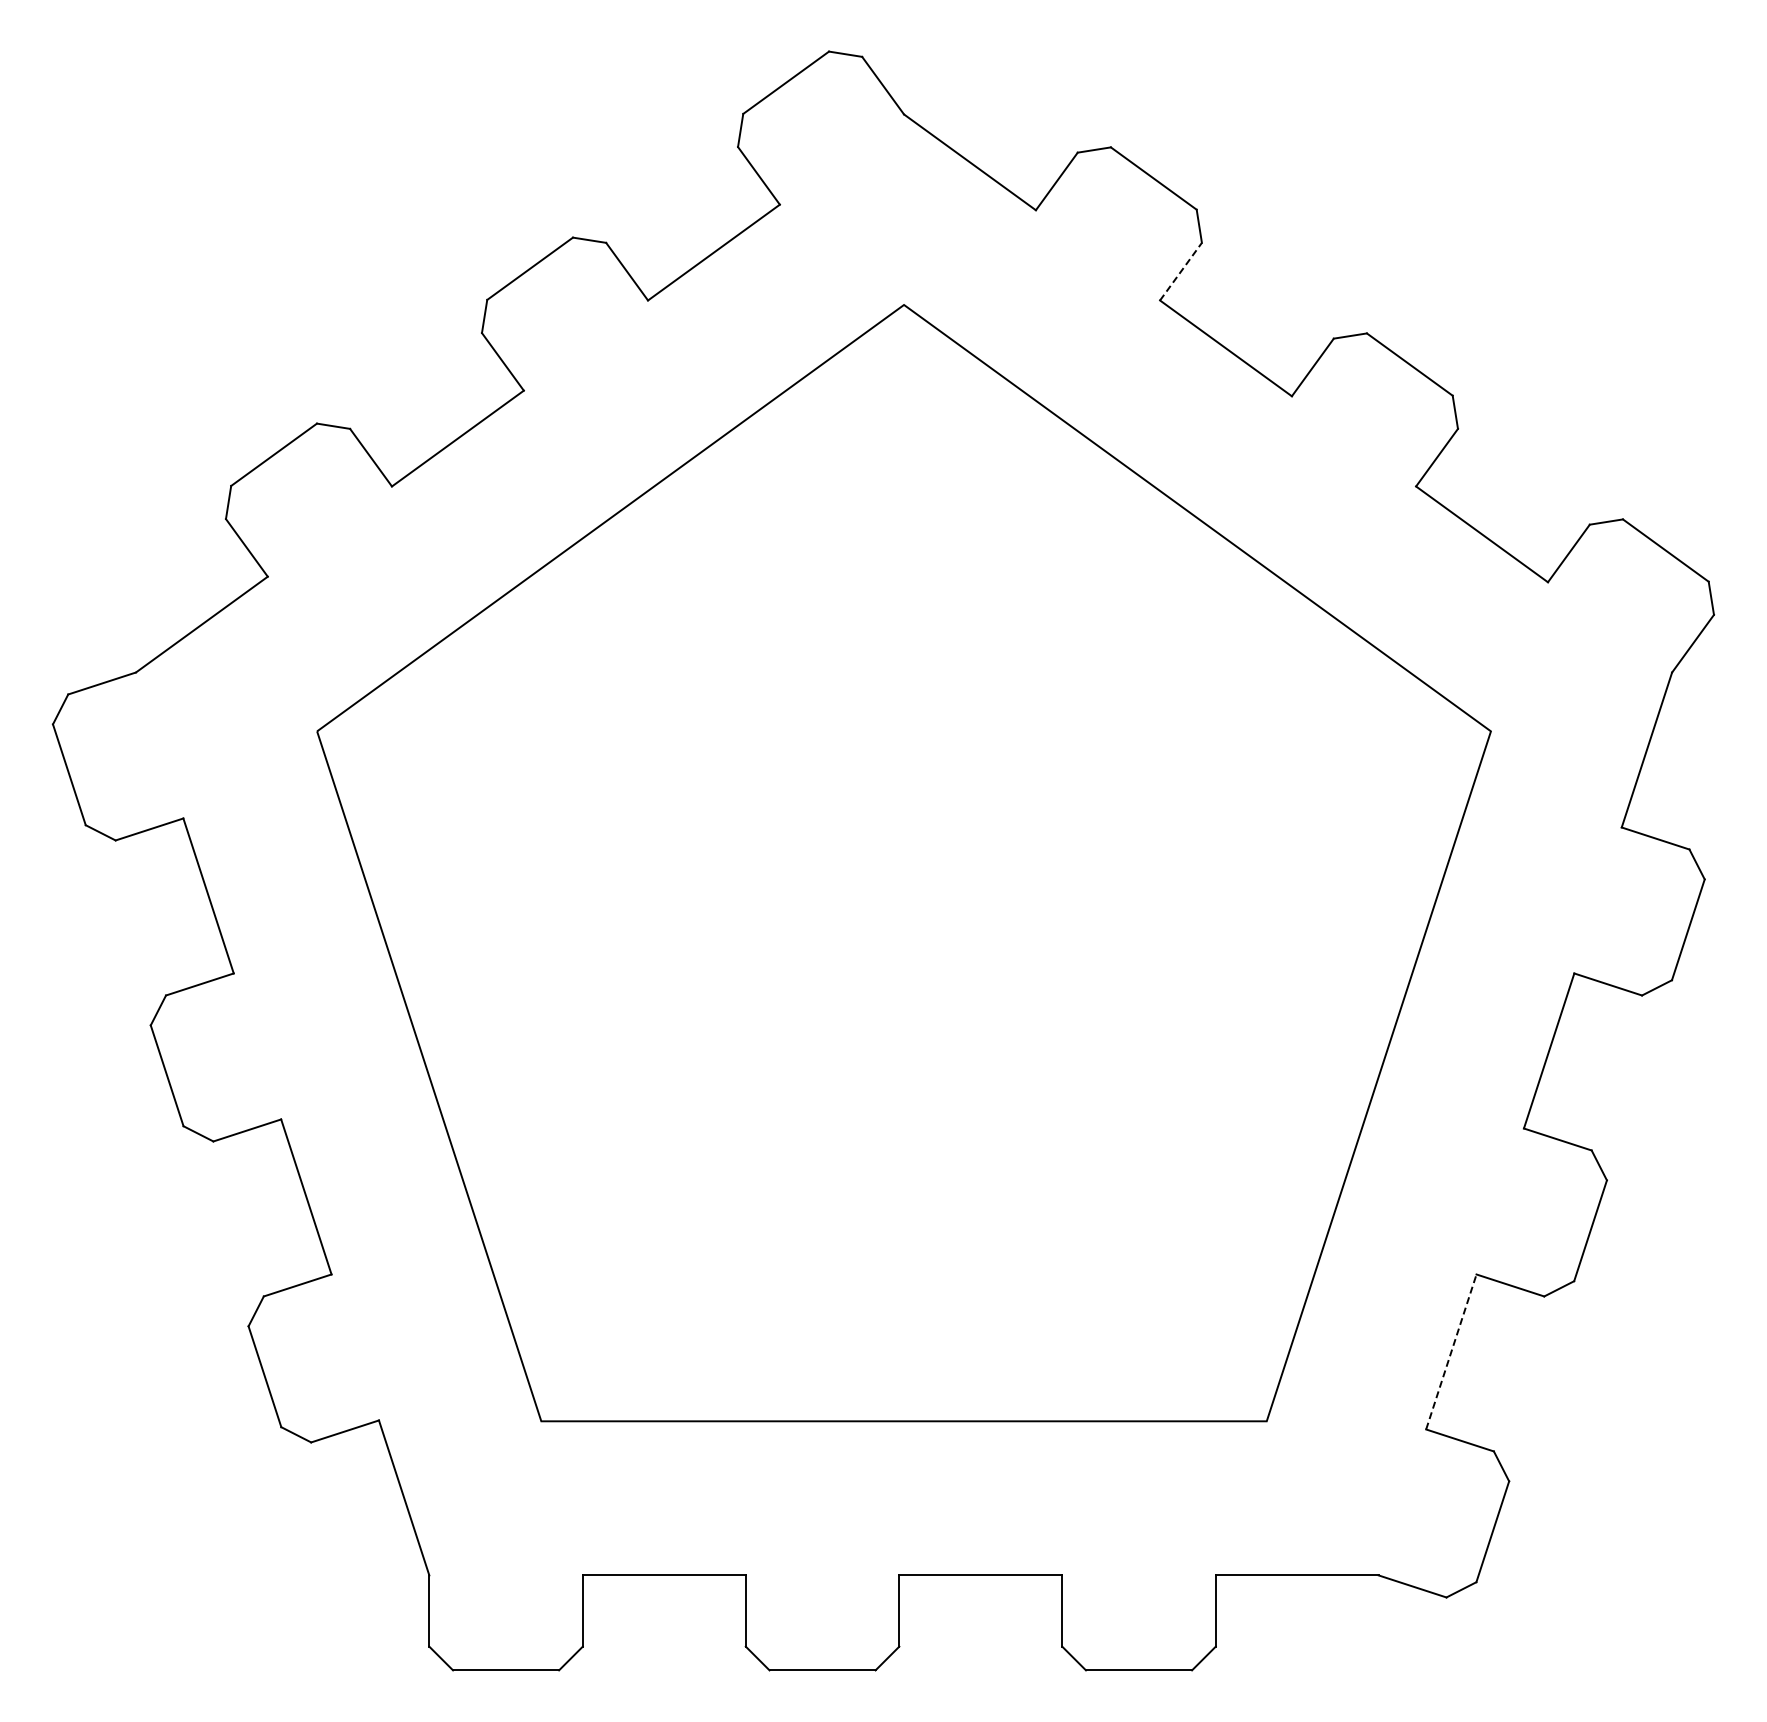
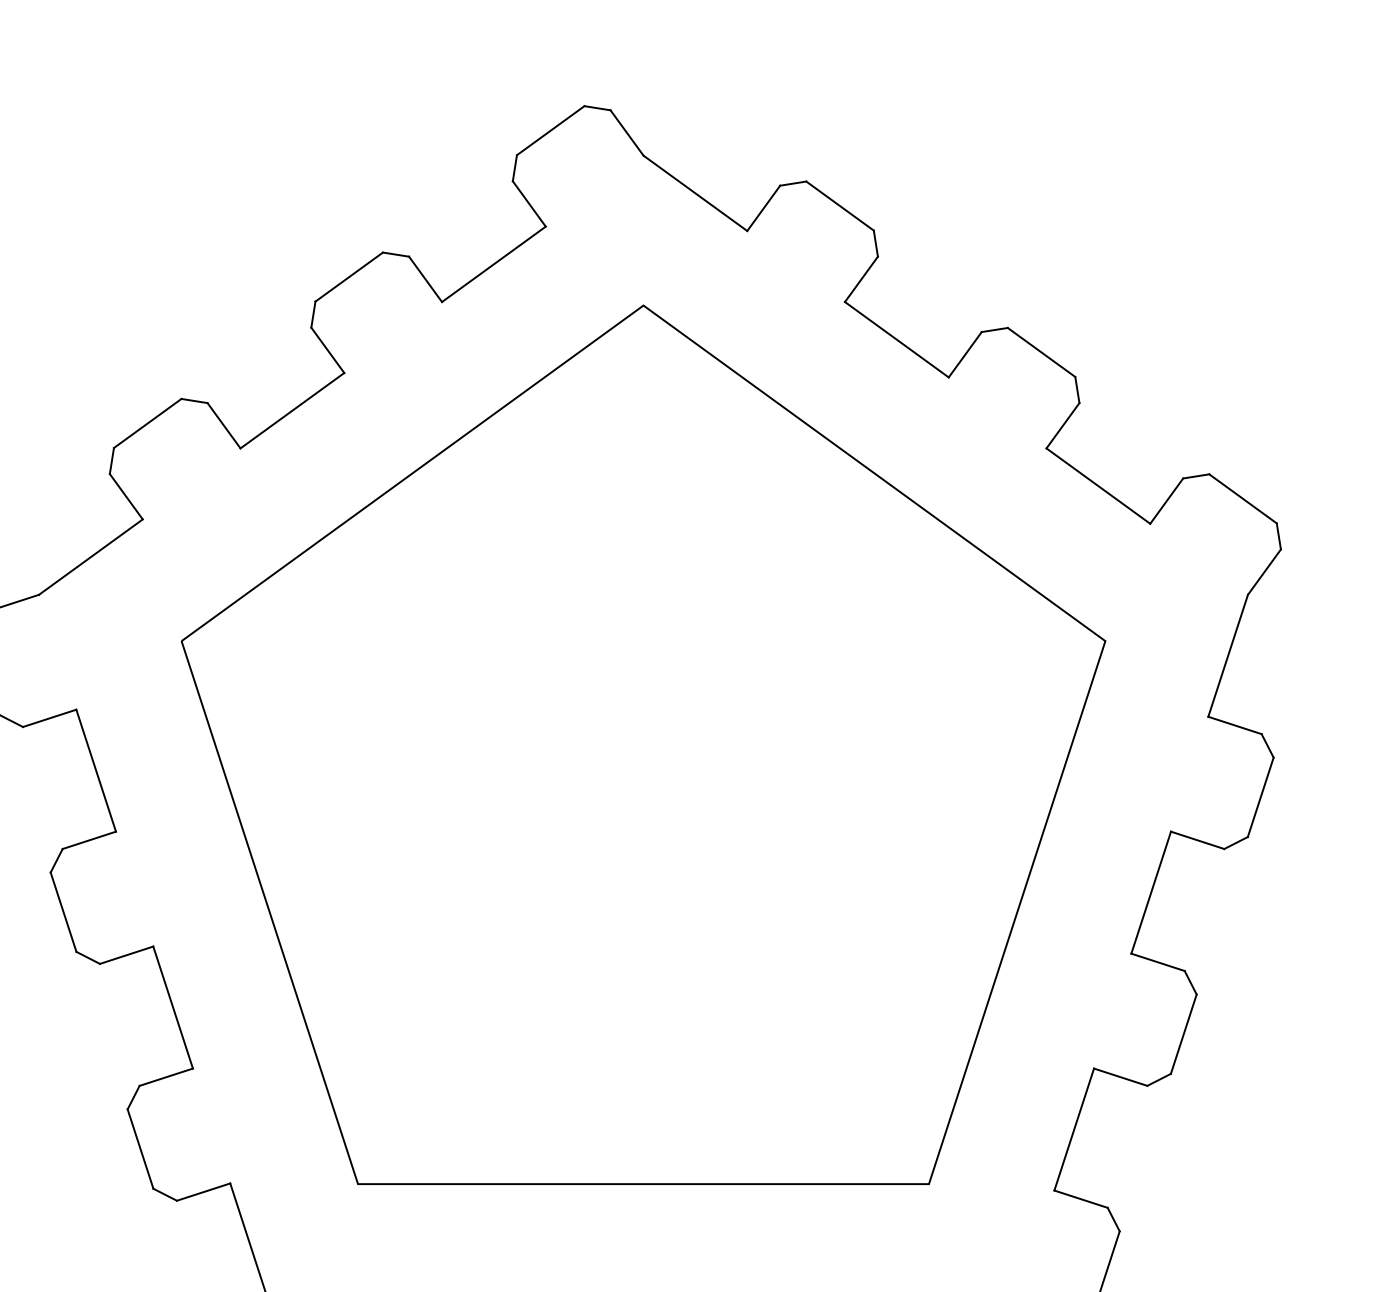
line: (1180, 271) -> (861, 279), dashed -> solid
line: (1451, 1351) -> (1074, 1129), dashed -> solid

